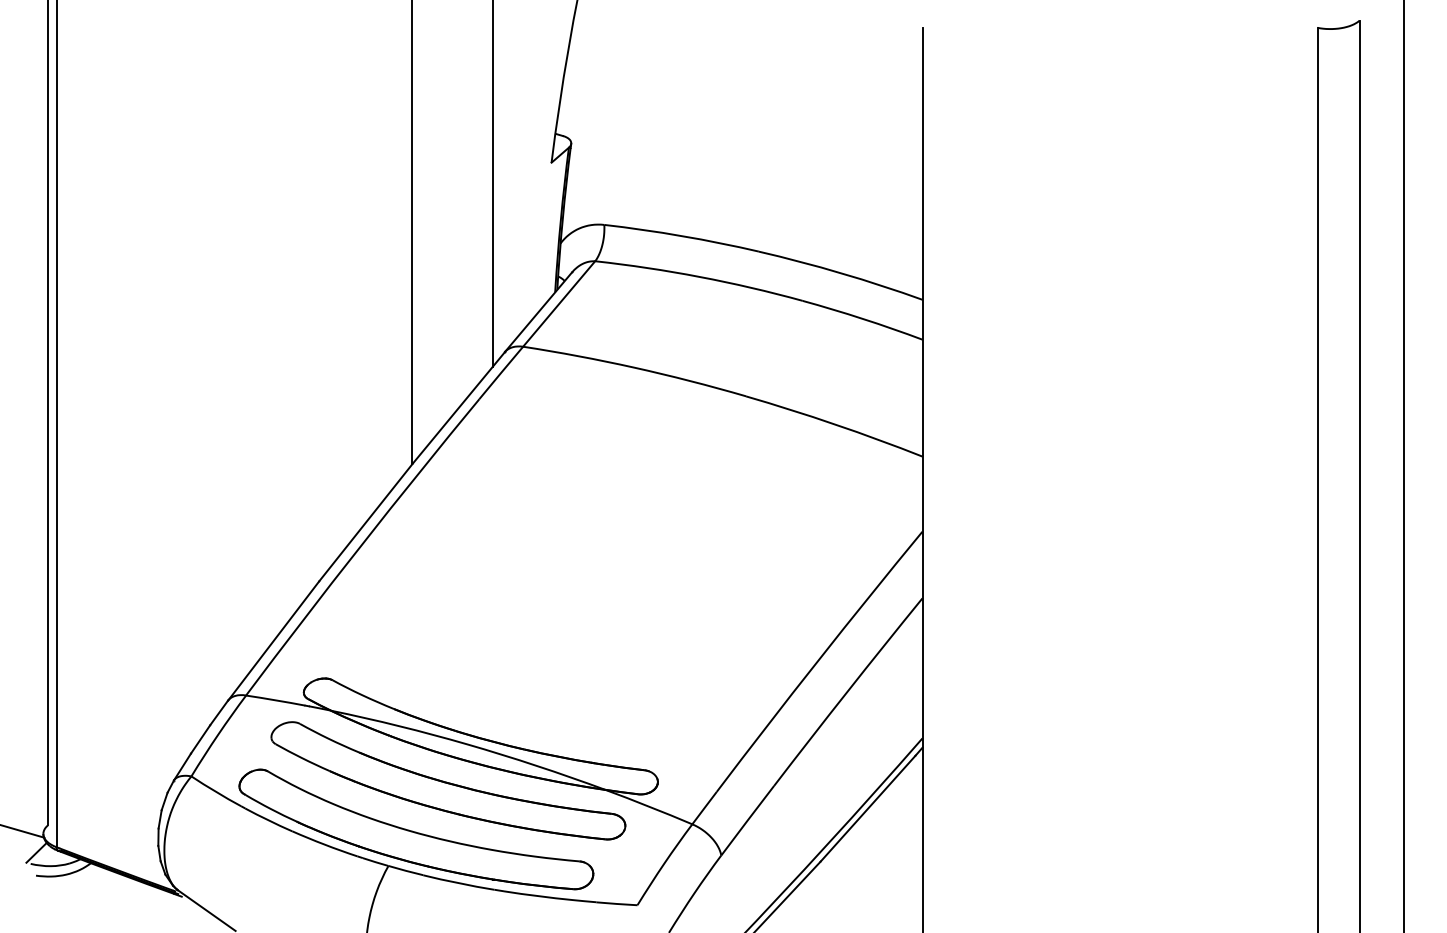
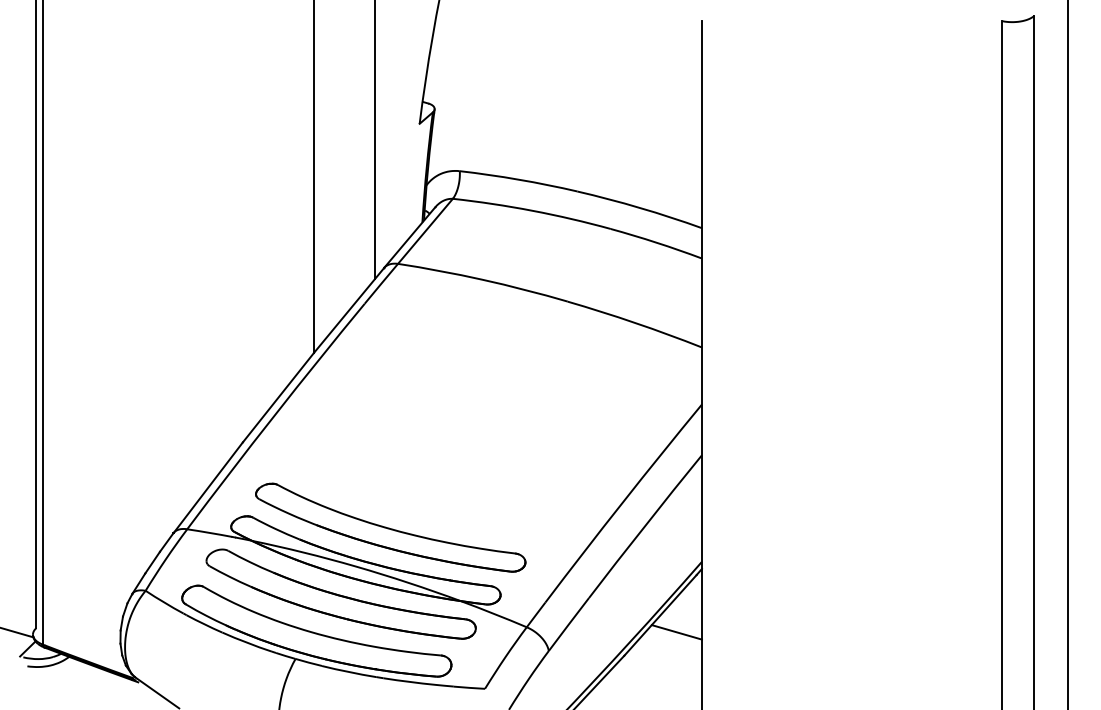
part: (513, 693) -> (390, 527), added
line: (889, 830) -> (676, 631), added

